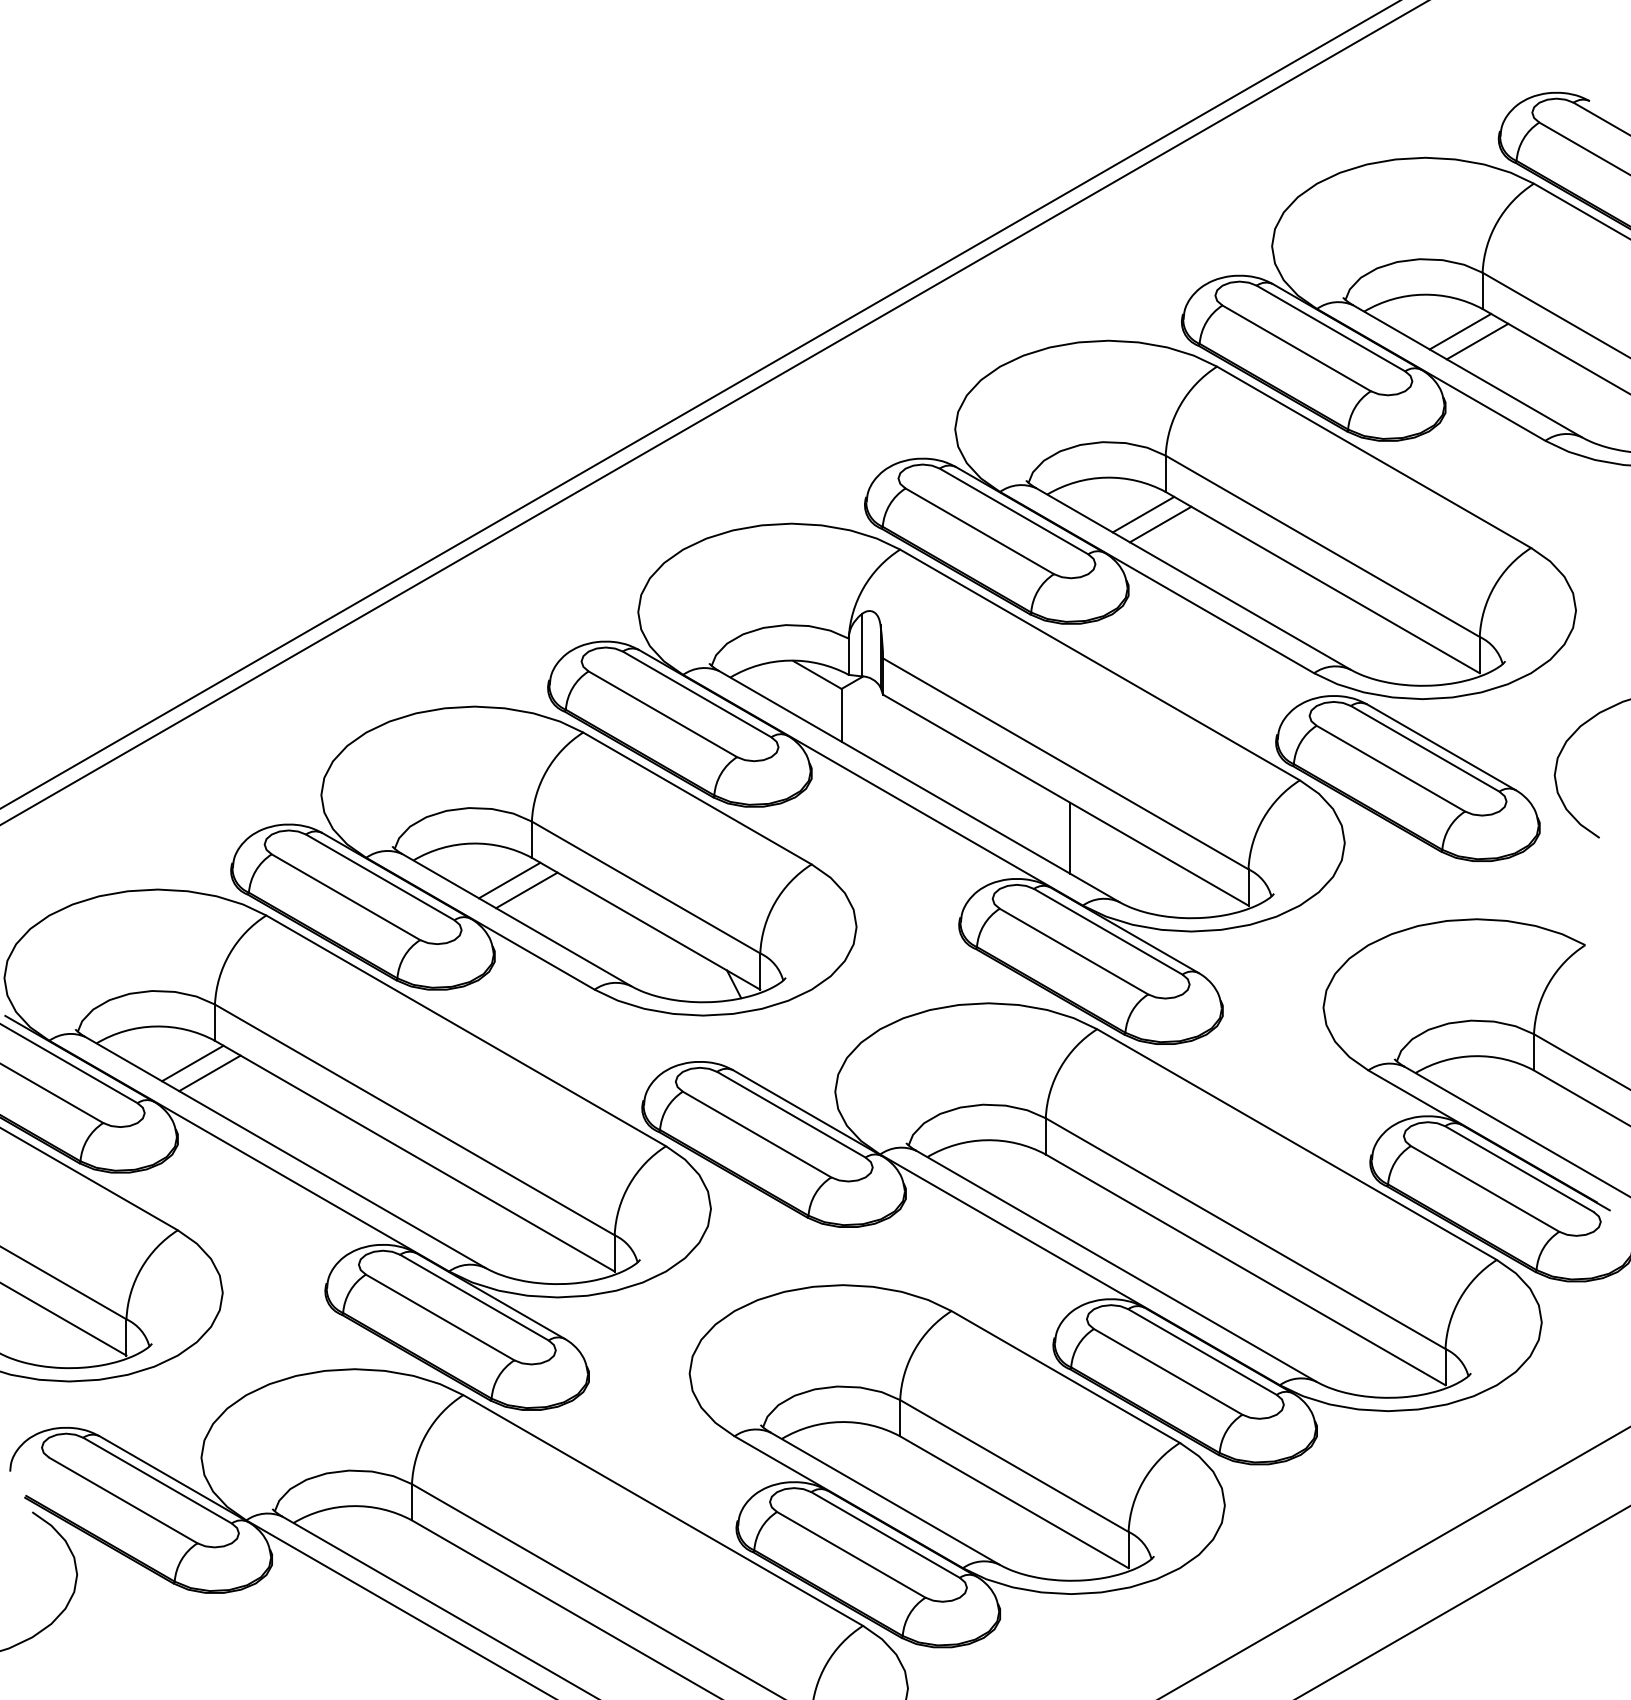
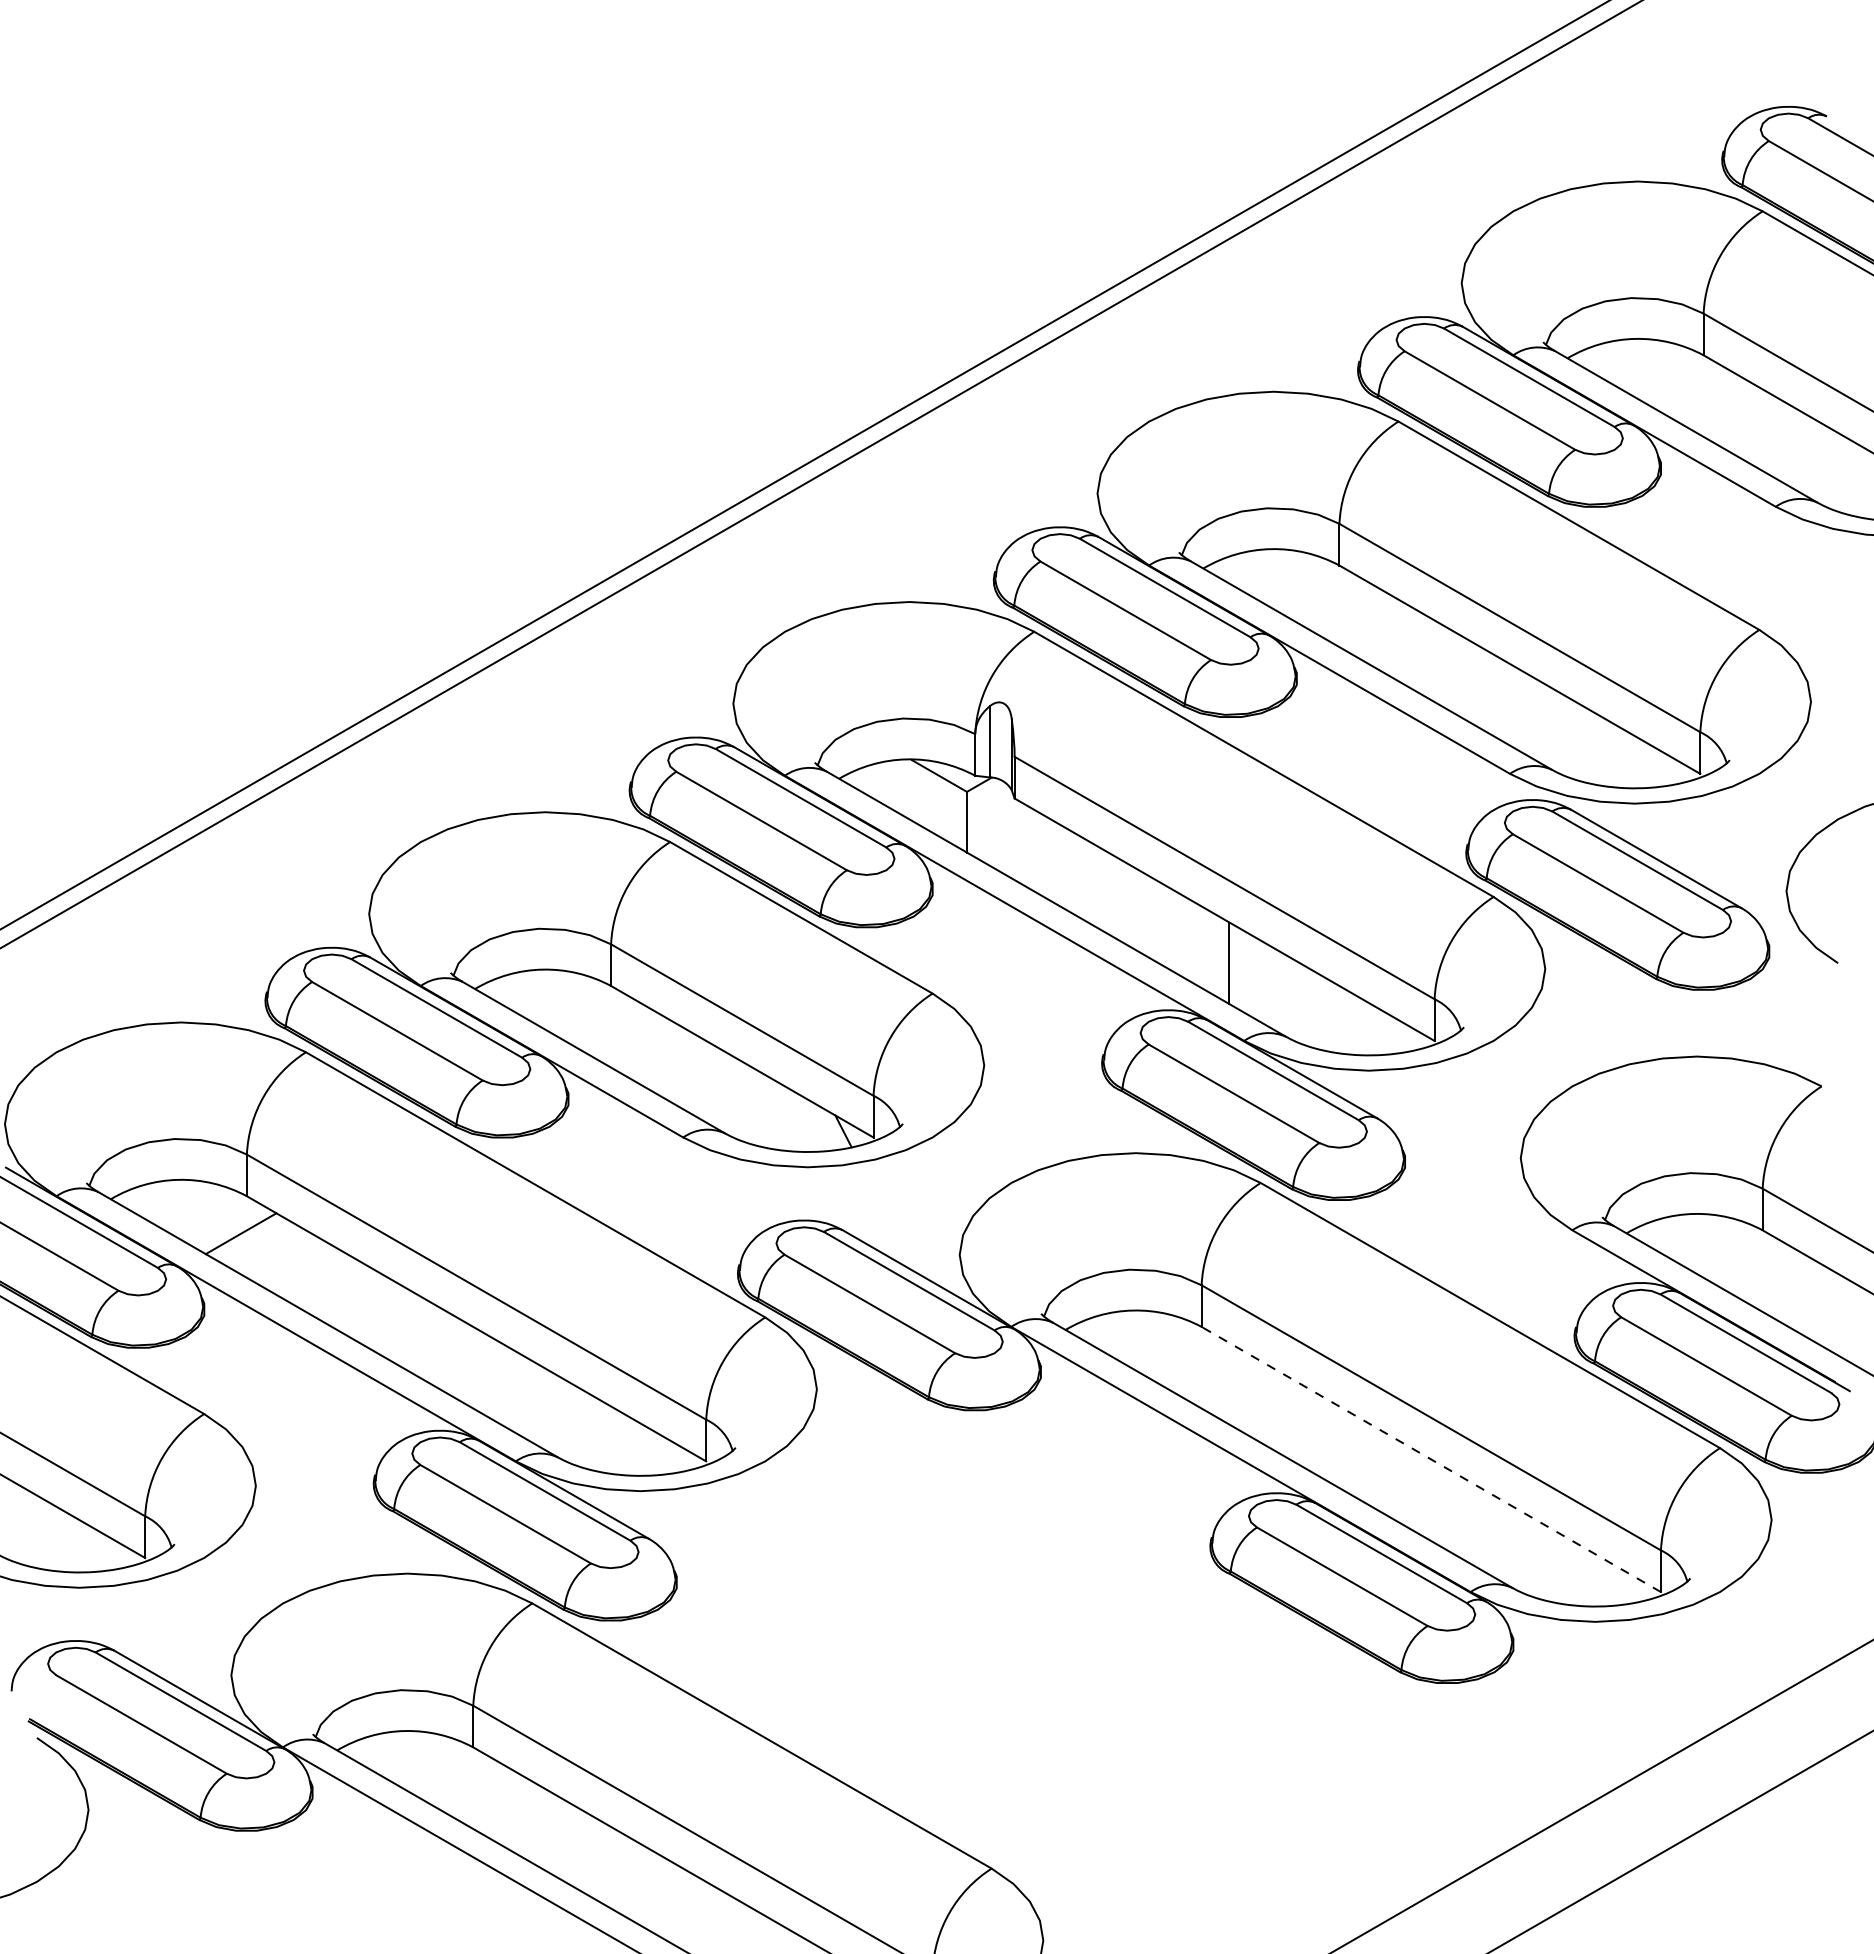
line: (1459, 331) -> (1677, 381), removed
line: (1477, 341) -> (1697, 392), removed
line: (1143, 514) -> (1313, 591), removed
line: (1160, 524) -> (1333, 602), removed
line: (509, 880) -> (585, 1011), removed
line: (526, 890) -> (604, 1023), removed
line: (192, 1062) -> (221, 1221), removed
line: (1244, 1269) -> (1430, 1459), solid -> dashed
part: (956, 1466) -> (1099, 1685), removed

